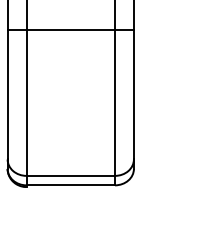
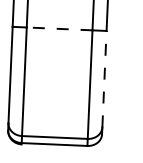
line: (70, 29) -> (59, 28), solid -> dashed
line: (133, 94) -> (104, 79), solid -> dashed

